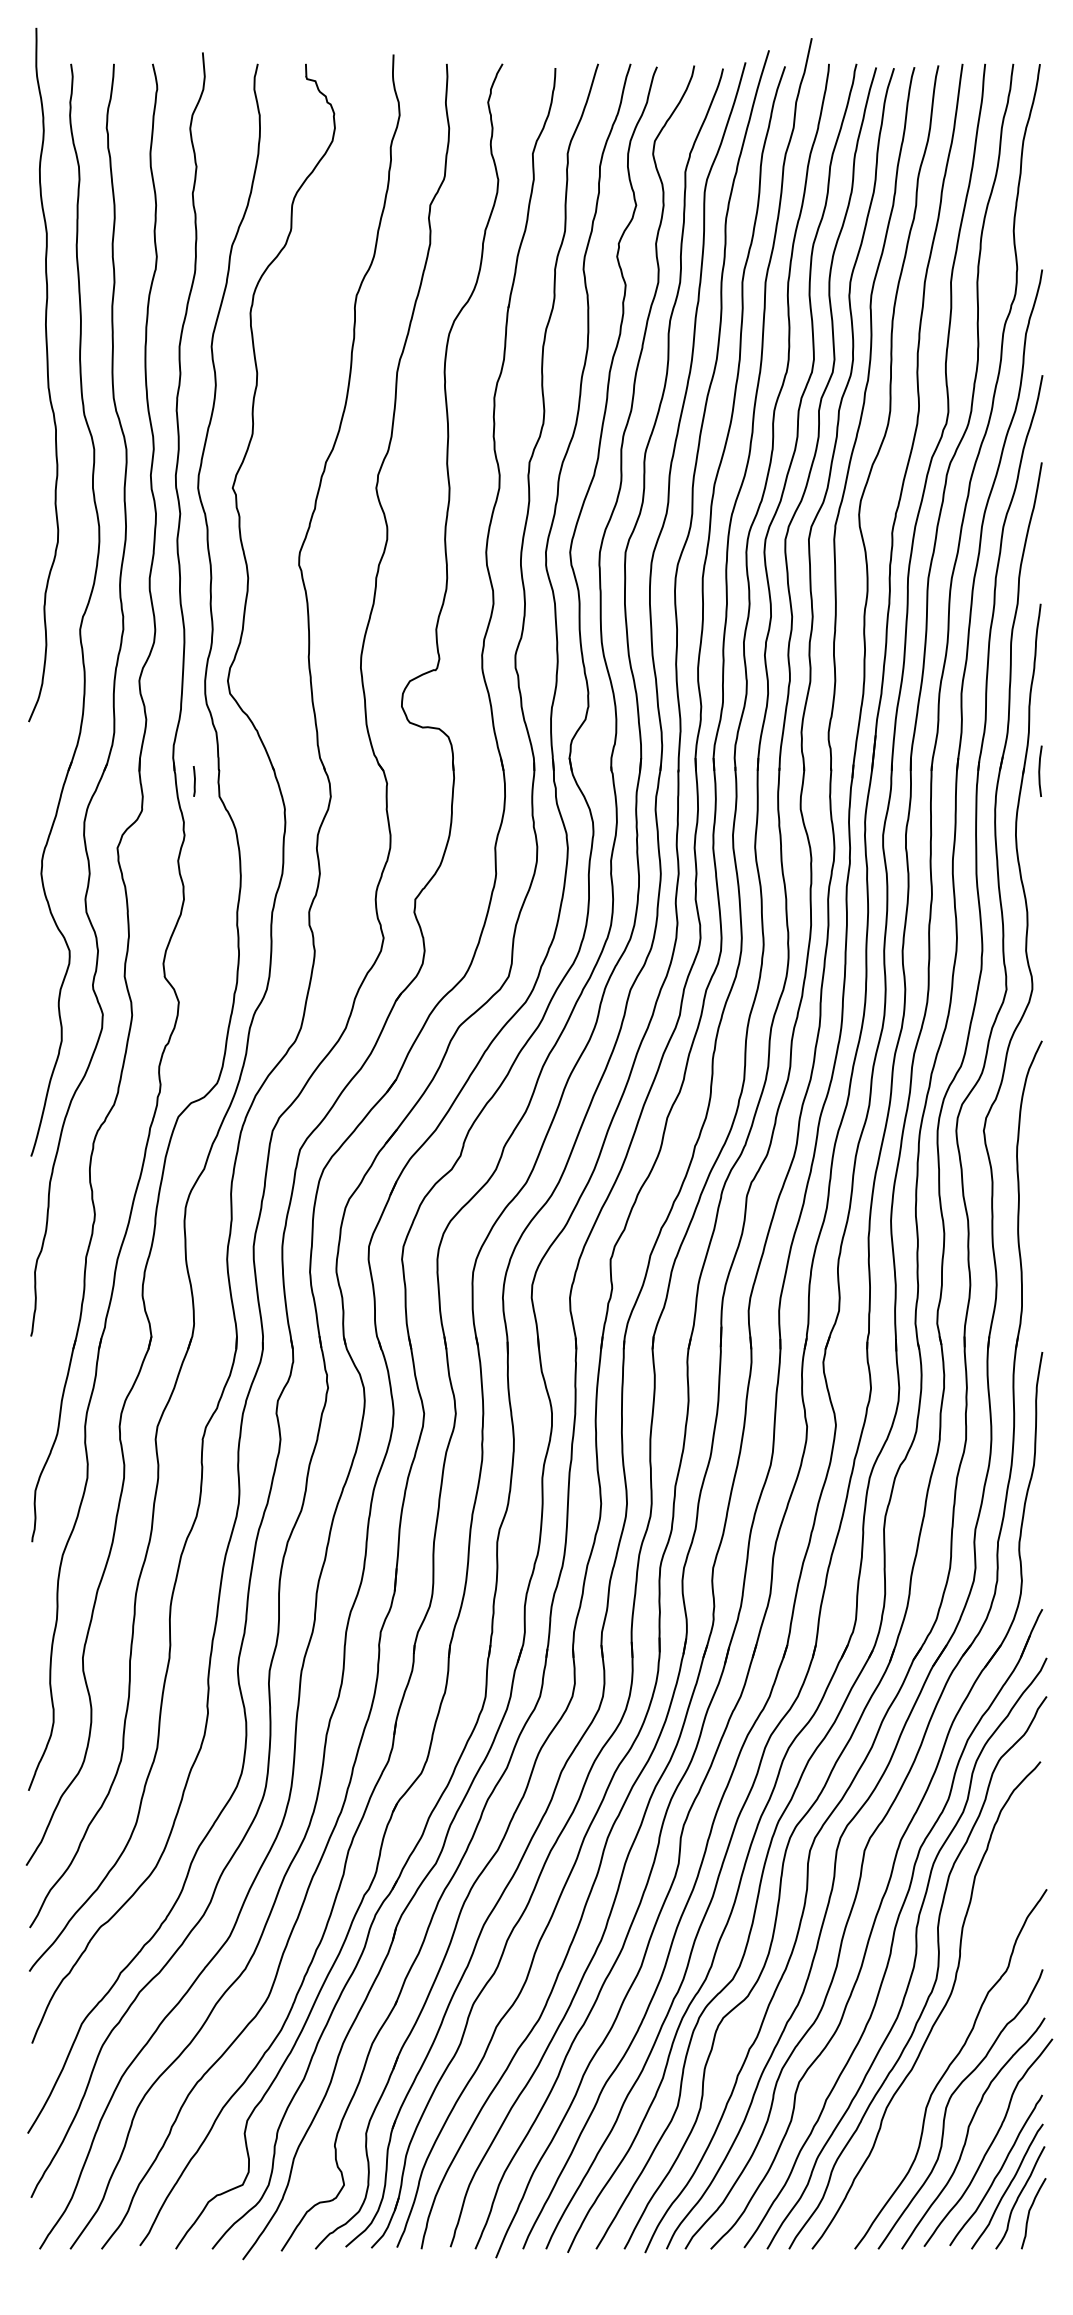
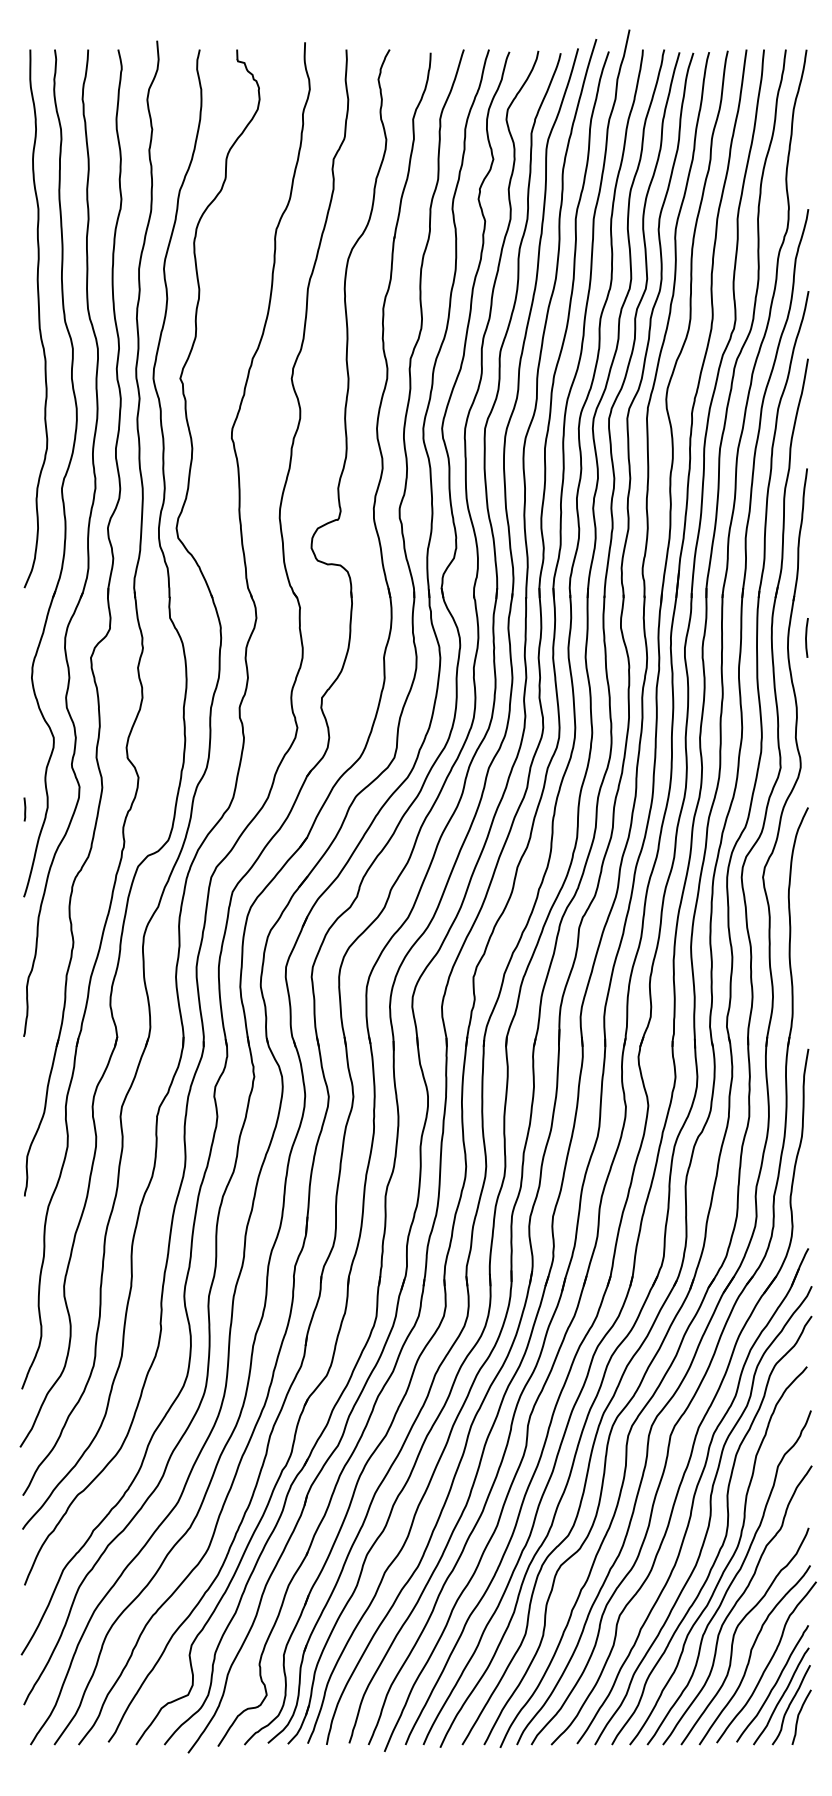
curve: (47, 374) -> (38, 318), moved
line: (1040, 770) -> (807, 637), moved
line: (194, 781) -> (24, 809), moved
curve: (944, 2036) -> (732, 1579), added

